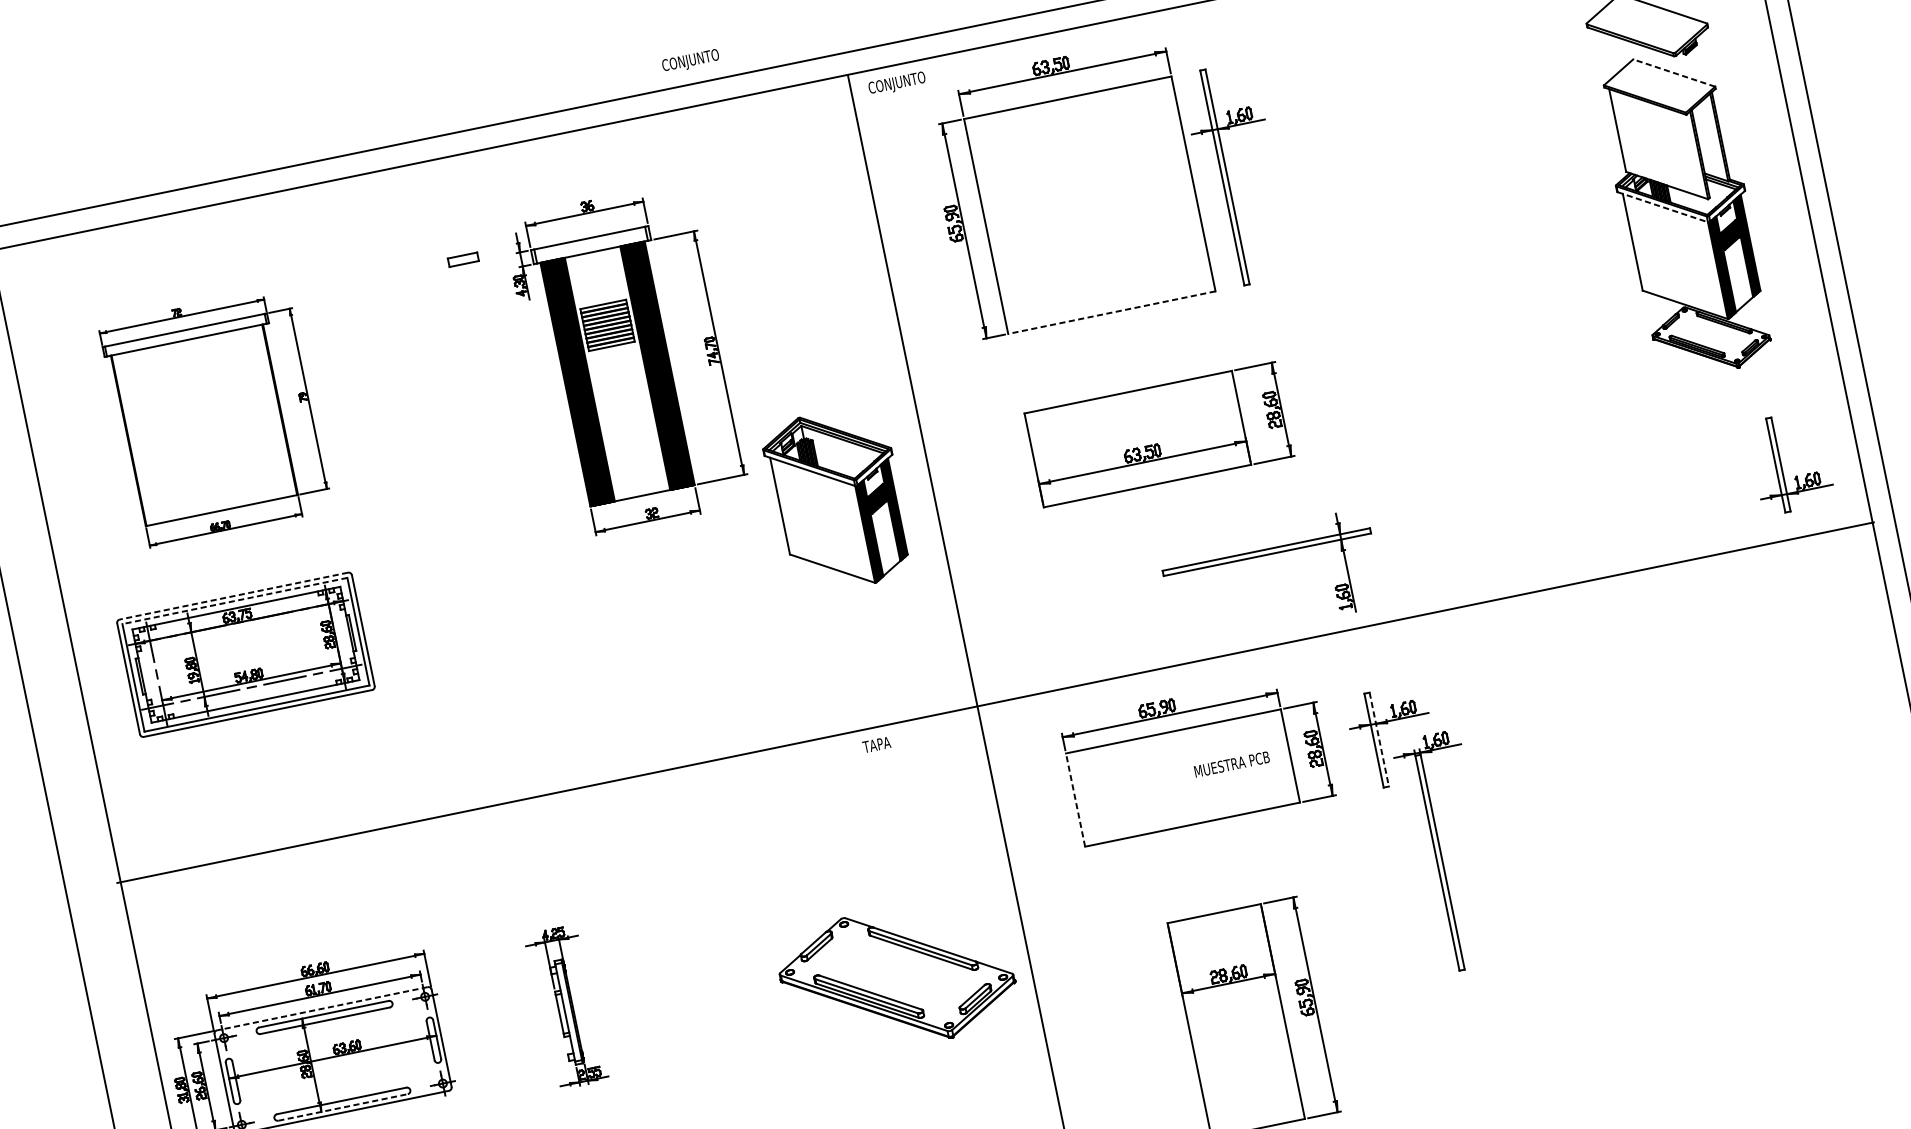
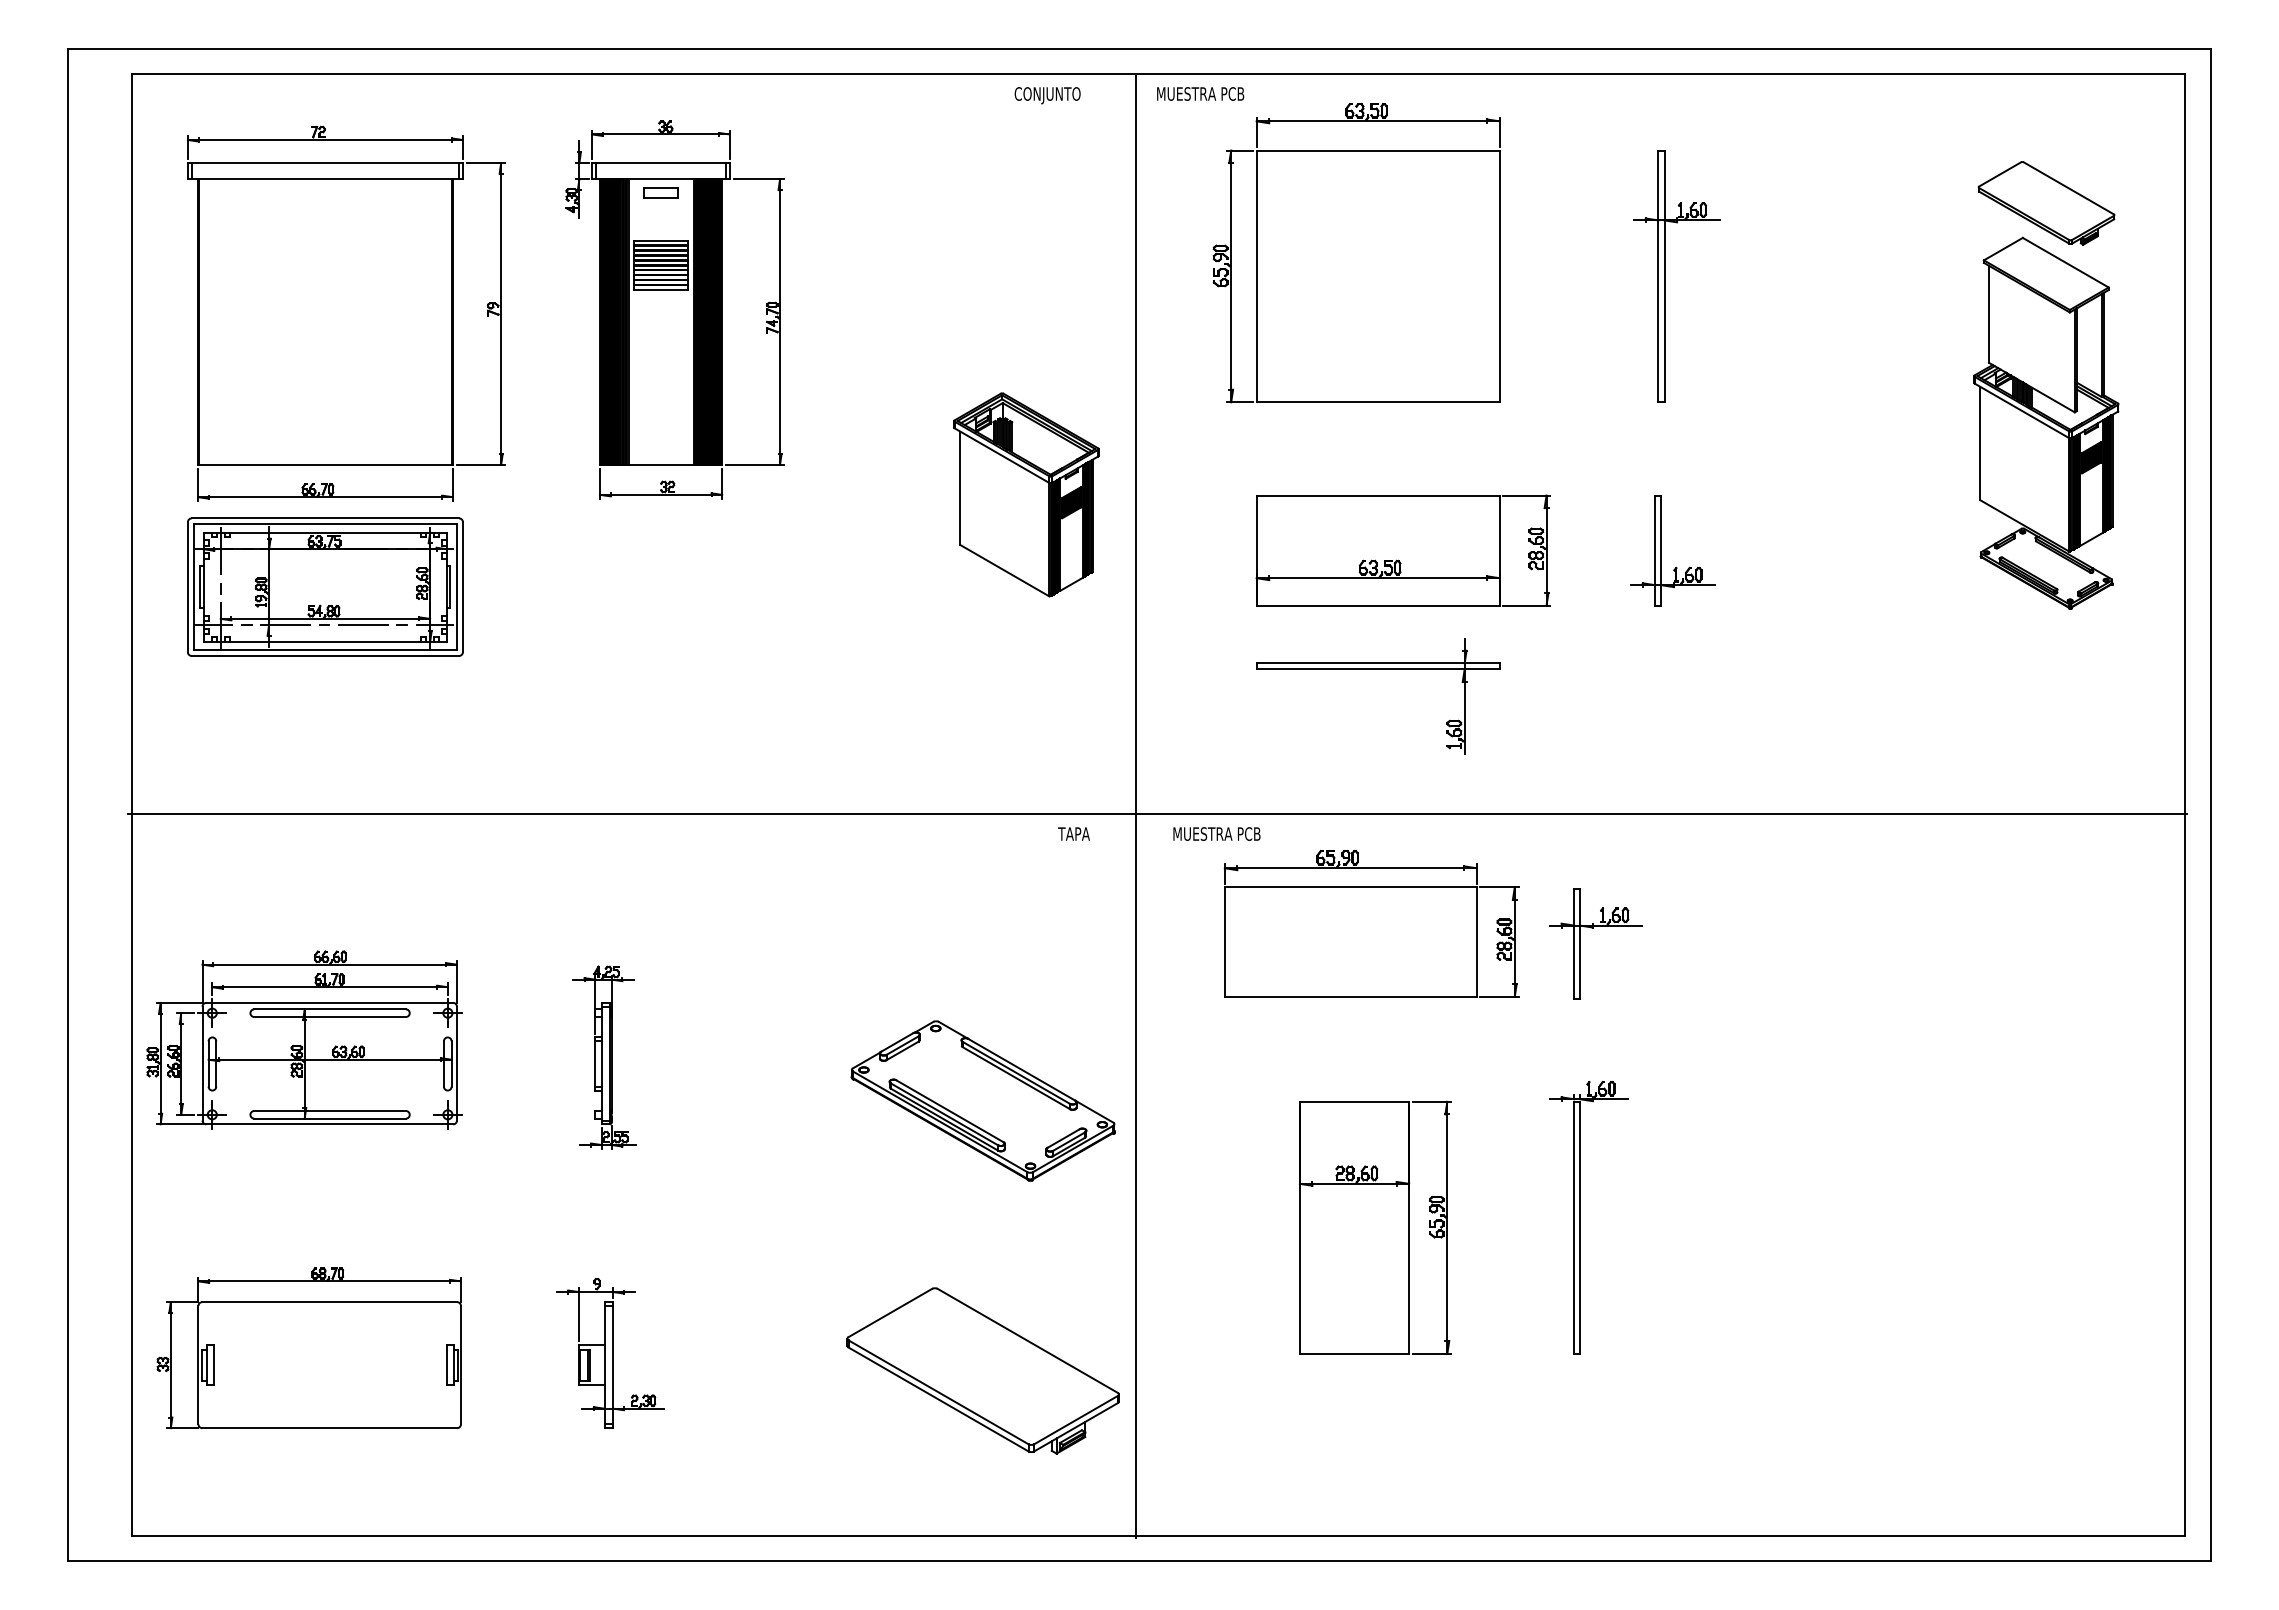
text: (690, 61) -> (1047, 95), moved
line: (1673, 72) -> (2065, 262), dashed -> solid
text: (906, 81) -> (1200, 95), CONJUNTO -> MUESTRA PCB
part: (1228, 176) -> (1665, 276), moved
line: (1663, 206) -> (2022, 410), dashed -> solid
line: (1111, 312) -> (1377, 402), dashed -> solid
part: (626, 360) -> (674, 309), moved
part: (215, 417) -> (345, 313), size x1.43
part: (1780, 464) -> (1661, 550), moved
part: (837, 499) -> (1026, 494), moved
part: (1267, 554) -> (1378, 669), moved
line: (234, 596) -> (325, 518), dashed -> solid
line: (235, 601) -> (325, 524), dashed -> solid
line: (1379, 739) -> (1580, 944), dashed -> solid
text: (876, 744) -> (1073, 833), moved
text: (1231, 764) -> (1216, 833), moved
line: (1075, 800) -> (1224, 942), dashed -> solid
part: (1441, 853) -> (1580, 1217), moved
line: (322, 1008) -> (329, 1002), dashed -> solid
line: (343, 1107) -> (330, 1118), dashed -> solid

